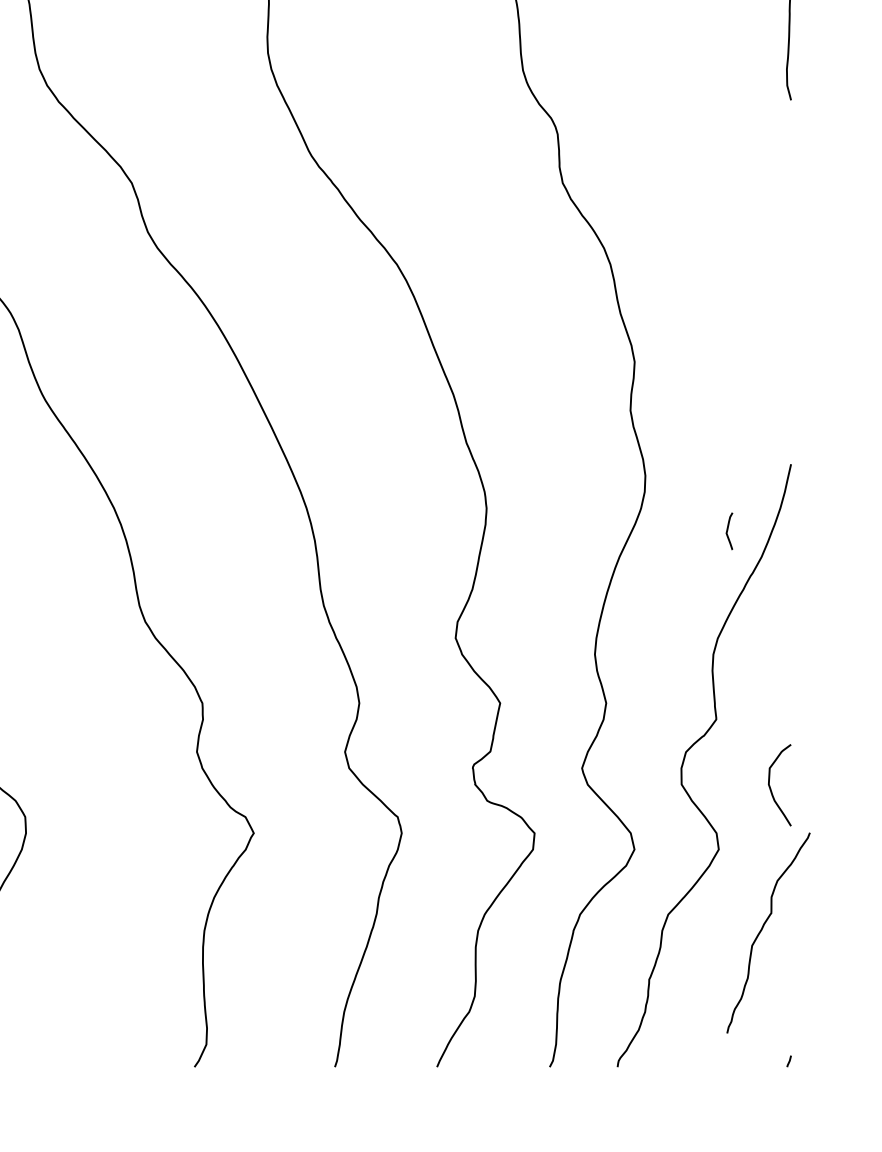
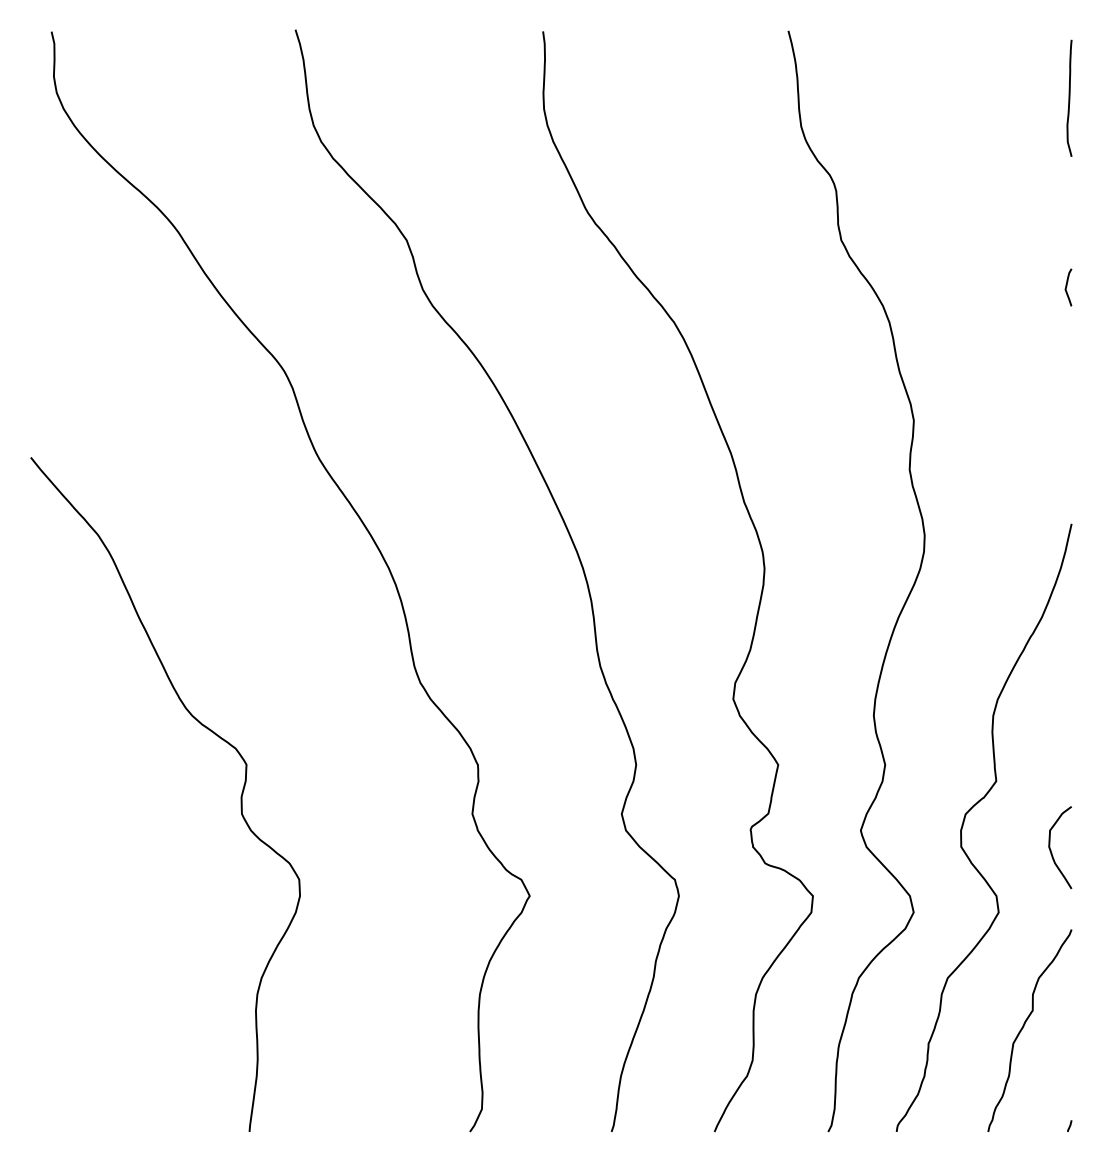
curve: (728, 530) -> (1067, 286), moved
curve: (762, 930) -> (1023, 1028), moved

